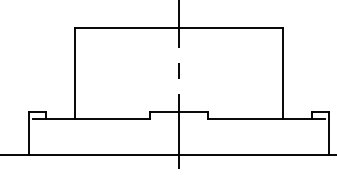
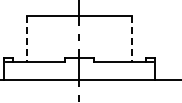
line: (73, 72) -> (26, 38), solid -> dashed
line: (282, 72) -> (131, 38), solid -> dashed

